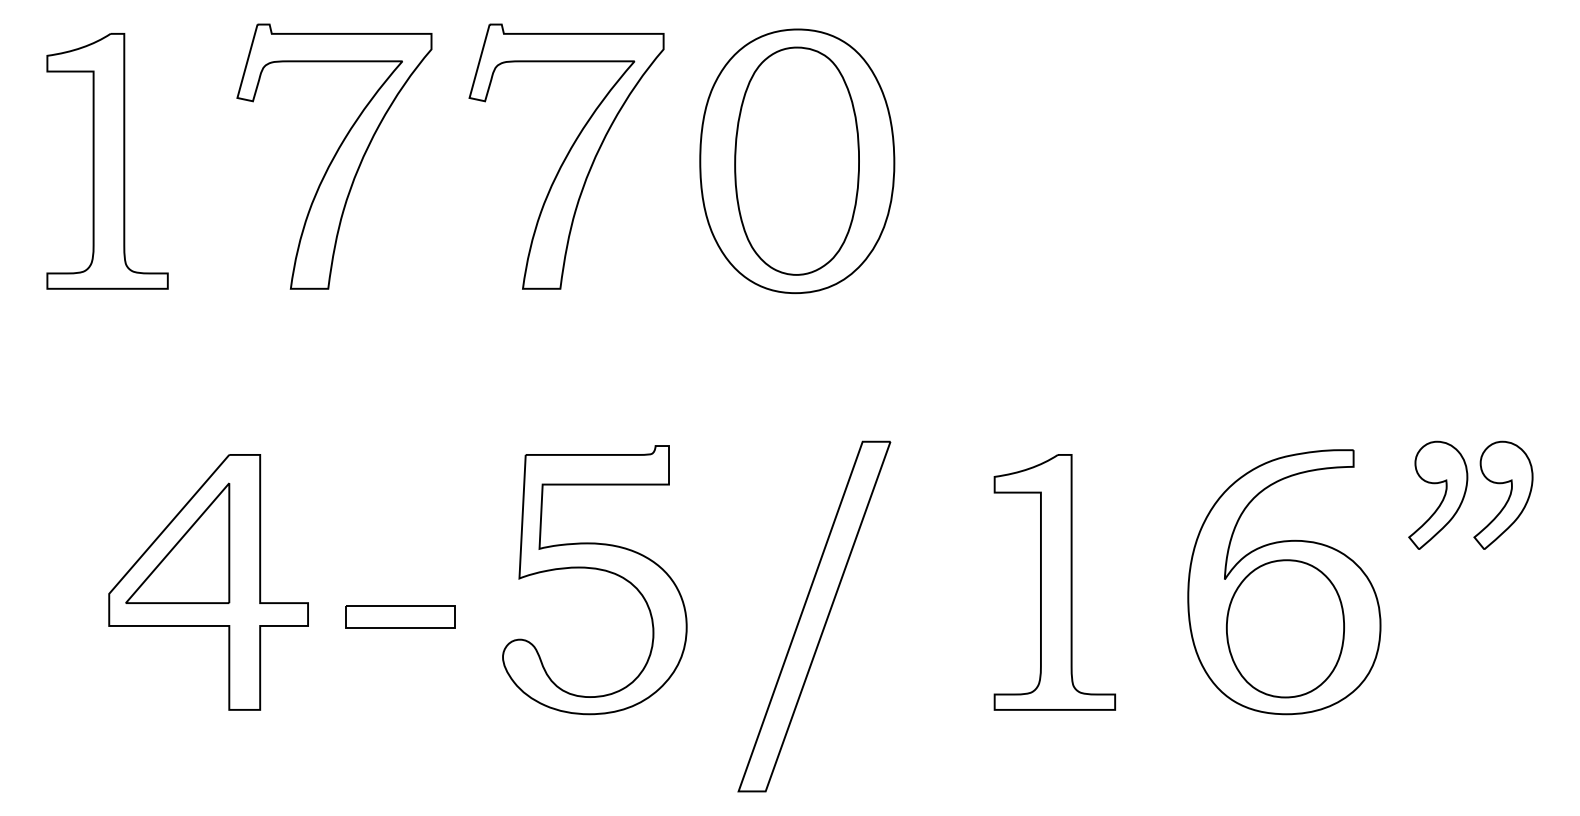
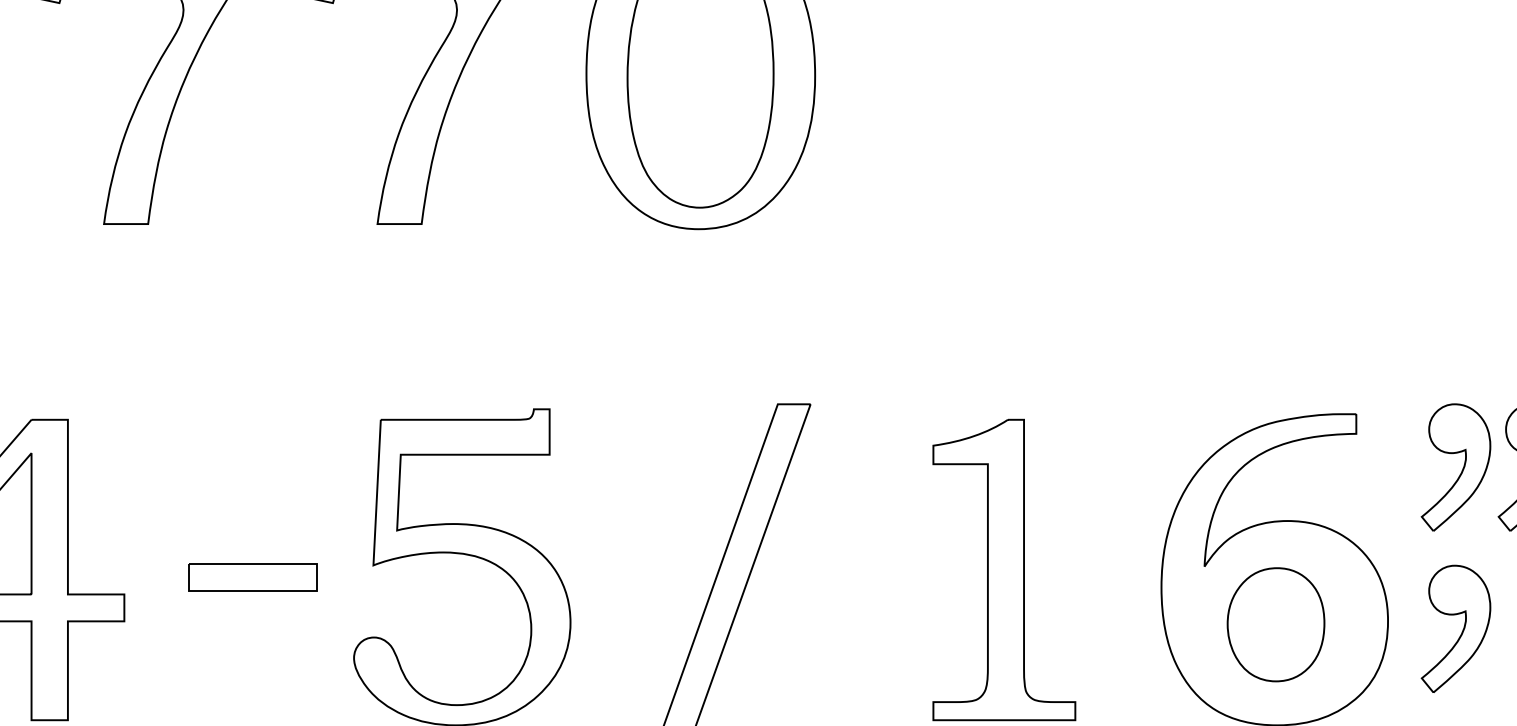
part: (400, 616) -> (253, 577), moved
part: (1285, 628) -> (1276, 624), size x0.7
part: (1438, 631) -> (1456, 627), added

